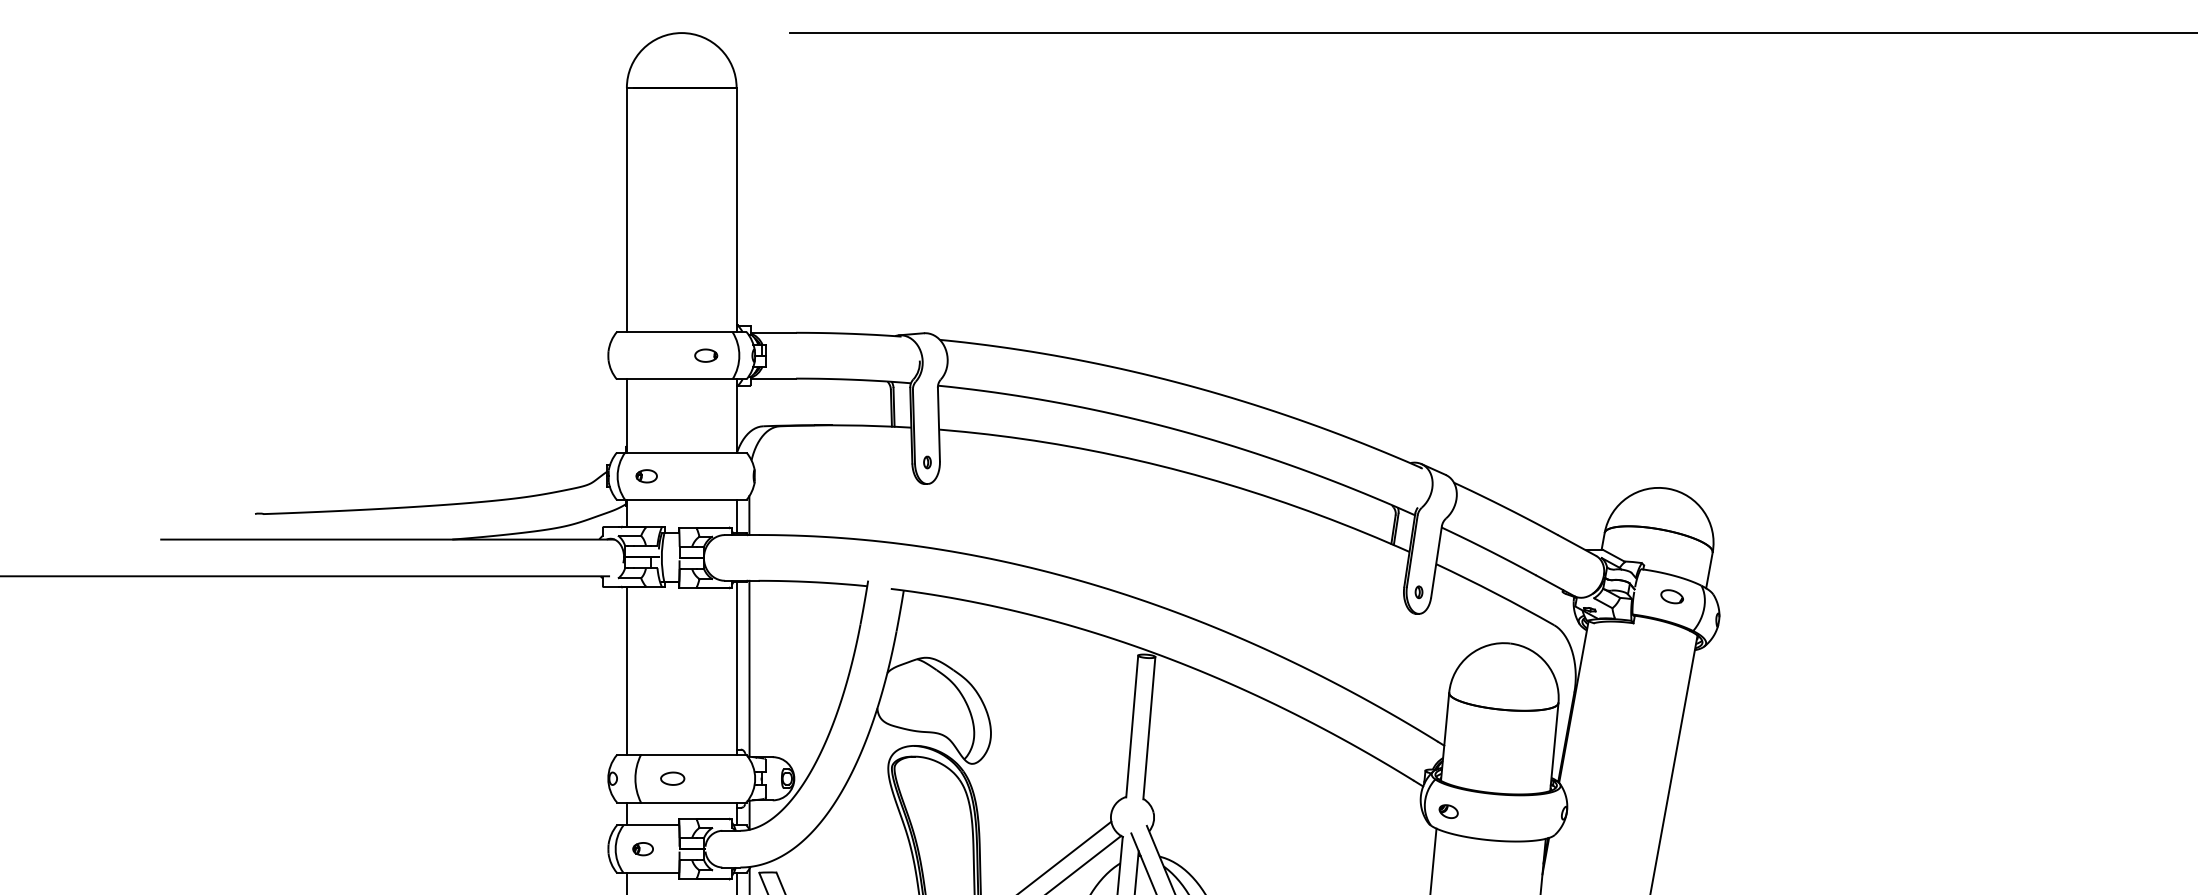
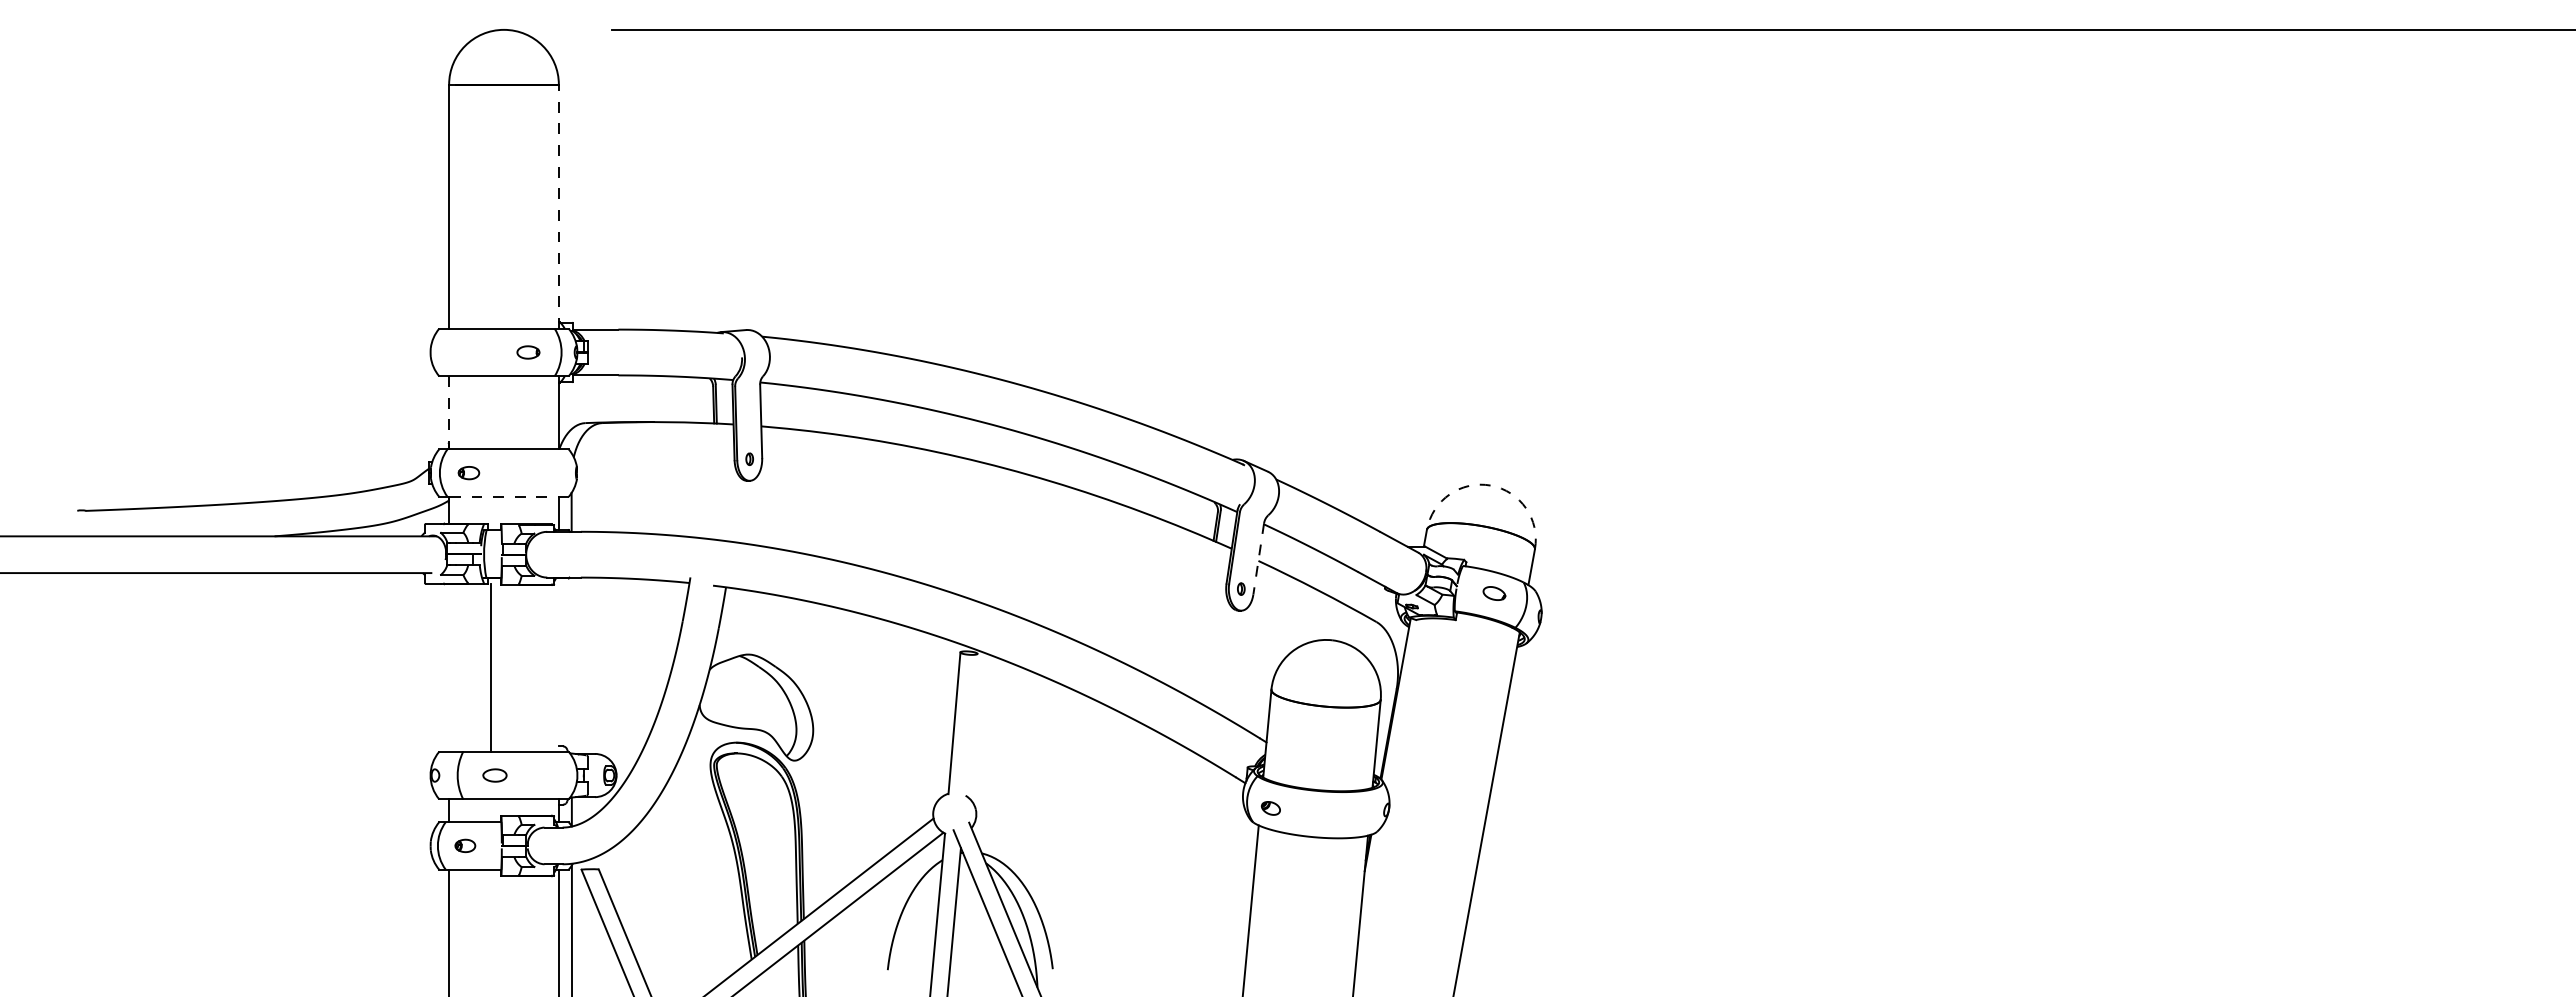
line: (736, 209) -> (558, 206), solid -> dashed
line: (627, 415) -> (449, 412), solid -> dashed
arc: (1668, 488) -> (1490, 485), solid -> dashed
line: (686, 499) -> (508, 496), solid -> dashed
line: (1436, 562) -> (1258, 559), solid -> dashed
line: (736, 667) -> (558, 664), removed
line: (749, 668) -> (571, 665), removed
line: (627, 670) -> (491, 667), moved
line: (1149, 727) -> (971, 724), removed

